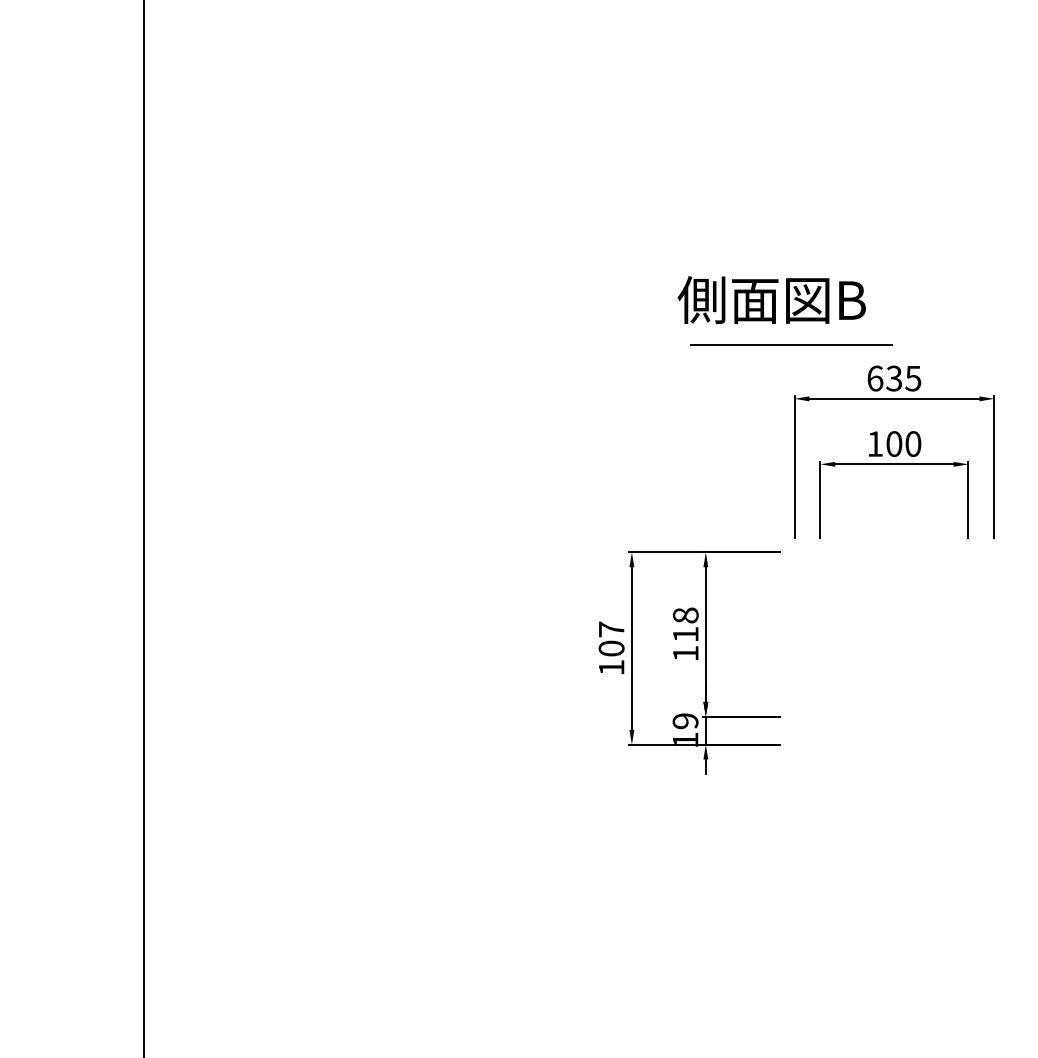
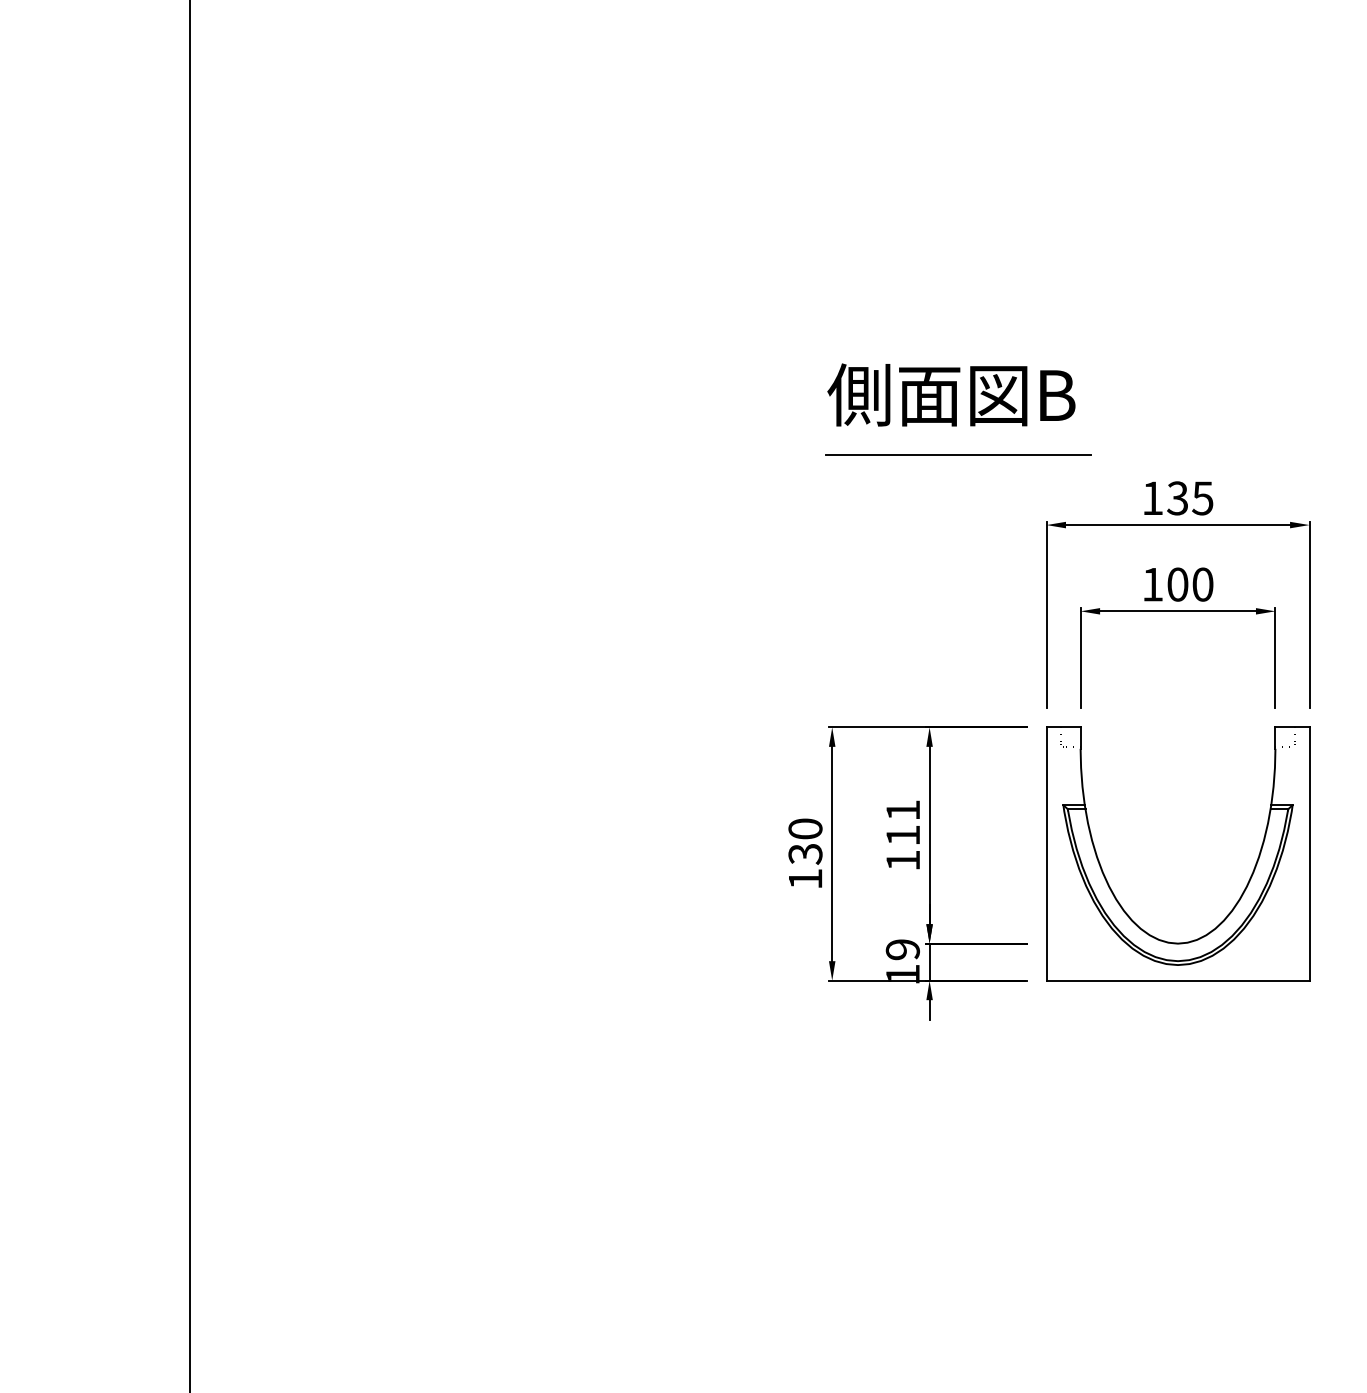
text: (771, 299) -> (951, 394), moved
line: (791, 345) -> (958, 454), moved
text: (875, 378) -> (1153, 498), 635 -> 135
text: (686, 615) -> (903, 810), 118 -> 111
text: (611, 639) -> (805, 841), 107 -> 130
part: (945, 673) -> (1245, 886), added

